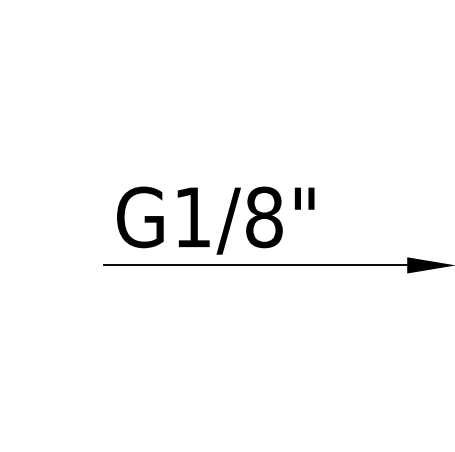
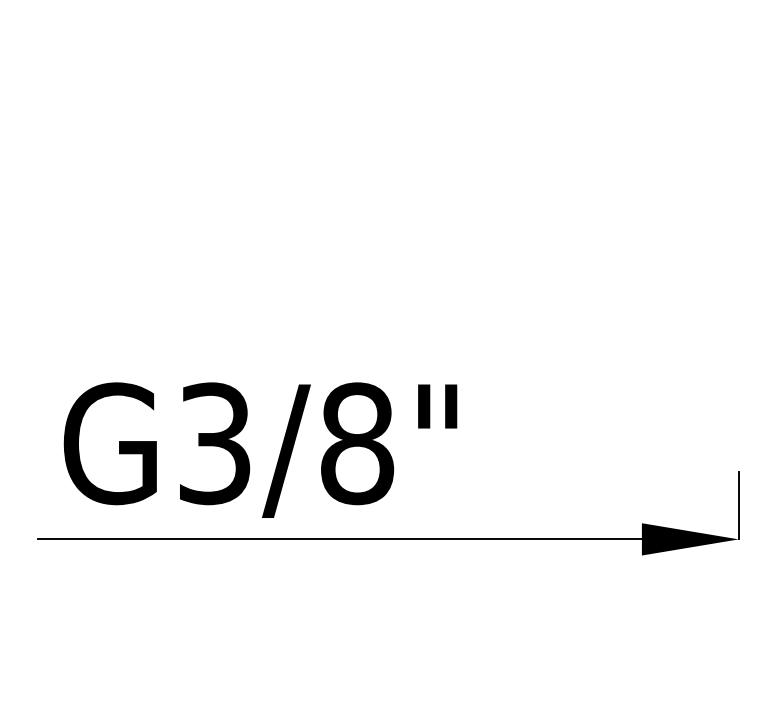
text: (192, 217) -> (214, 443), G1/8" -> G3/8"

